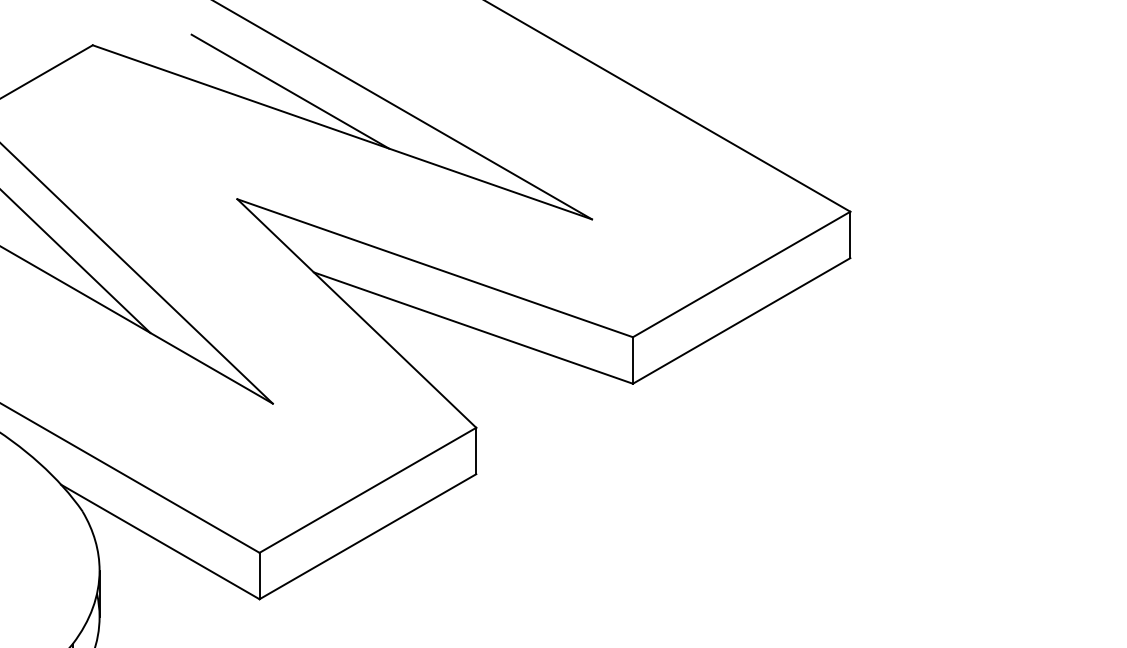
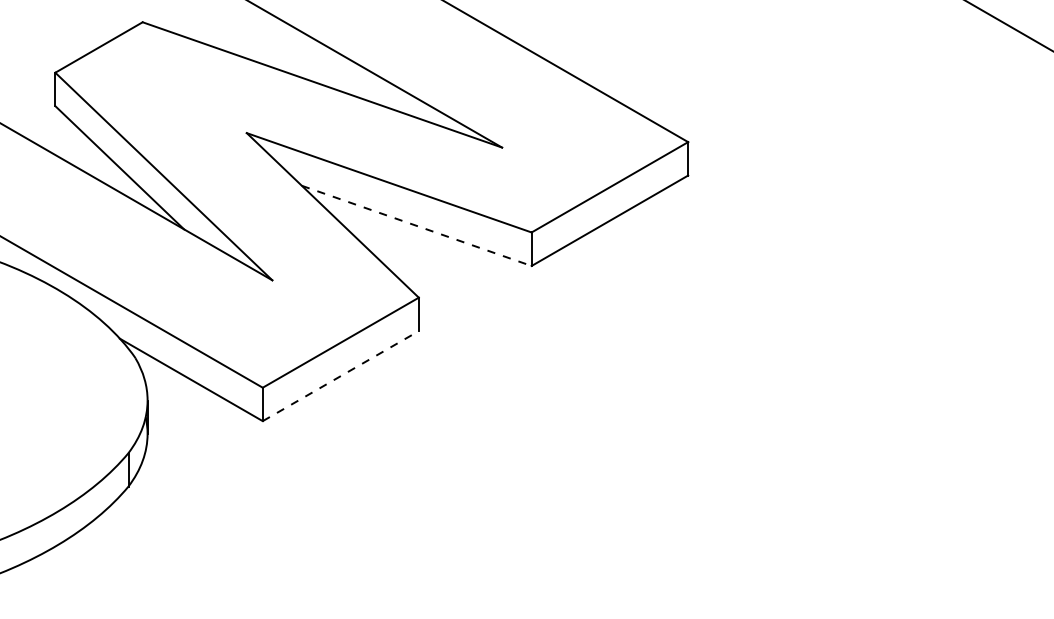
line: (289, 91) -> (284, 55), removed
line: (473, 327) -> (416, 225), solid -> dashed
line: (368, 535) -> (341, 375), solid -> dashed

